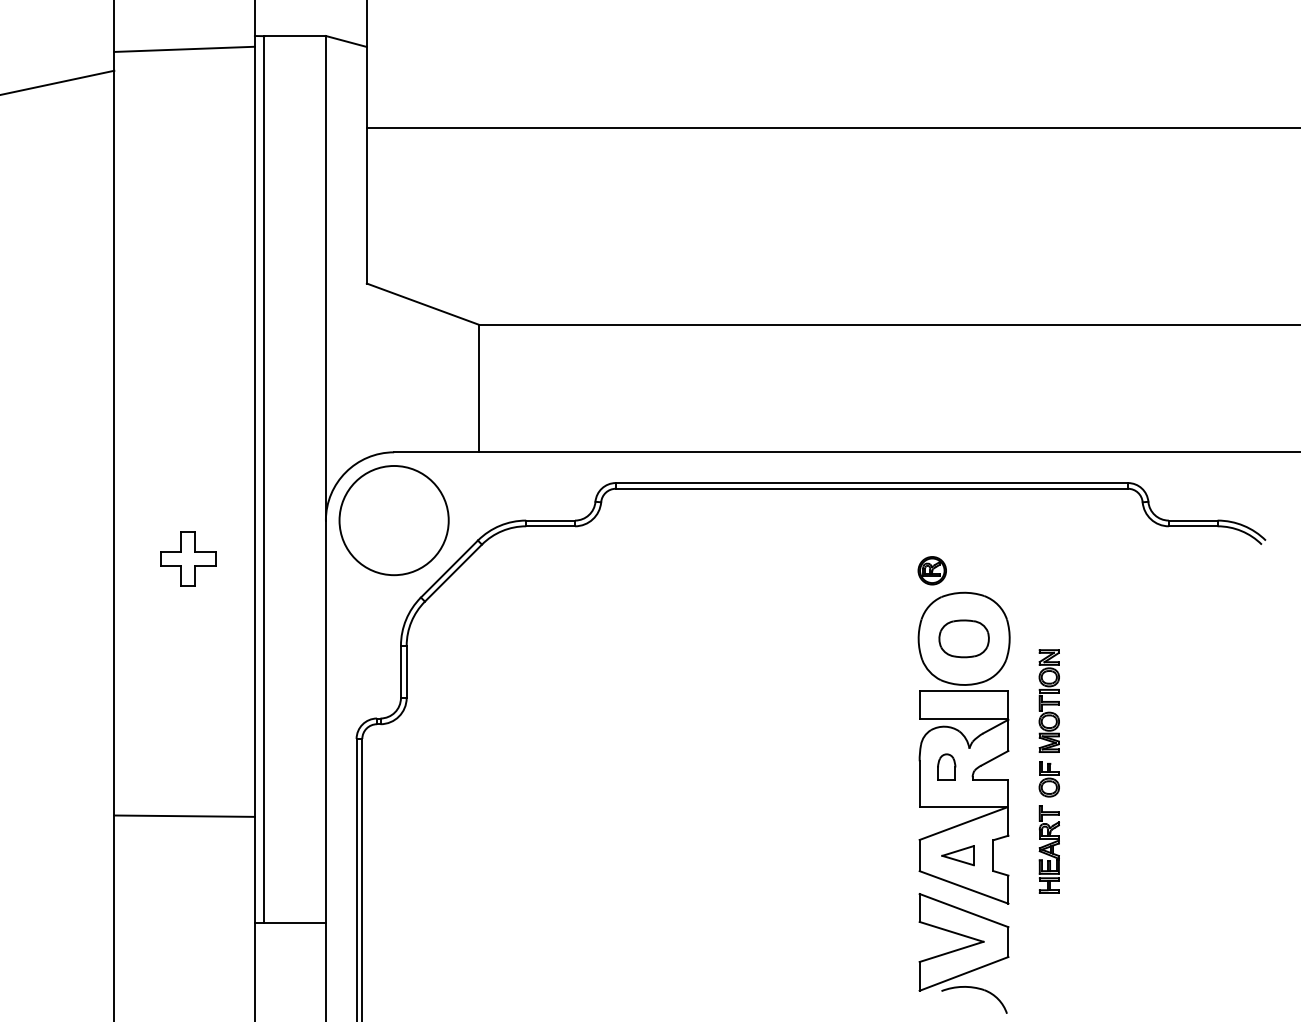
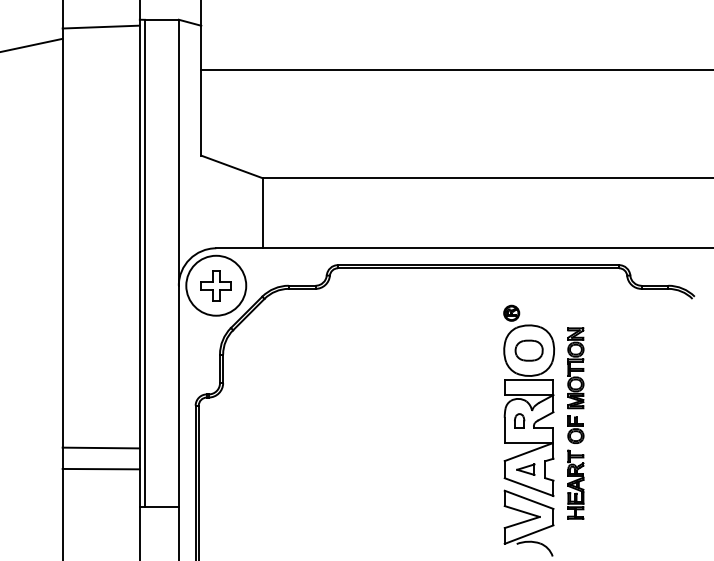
part: (186, 558) -> (215, 285), moved
part: (1048, 771) -> (575, 423), size x1.43
line: (183, 853) -> (100, 468), added

